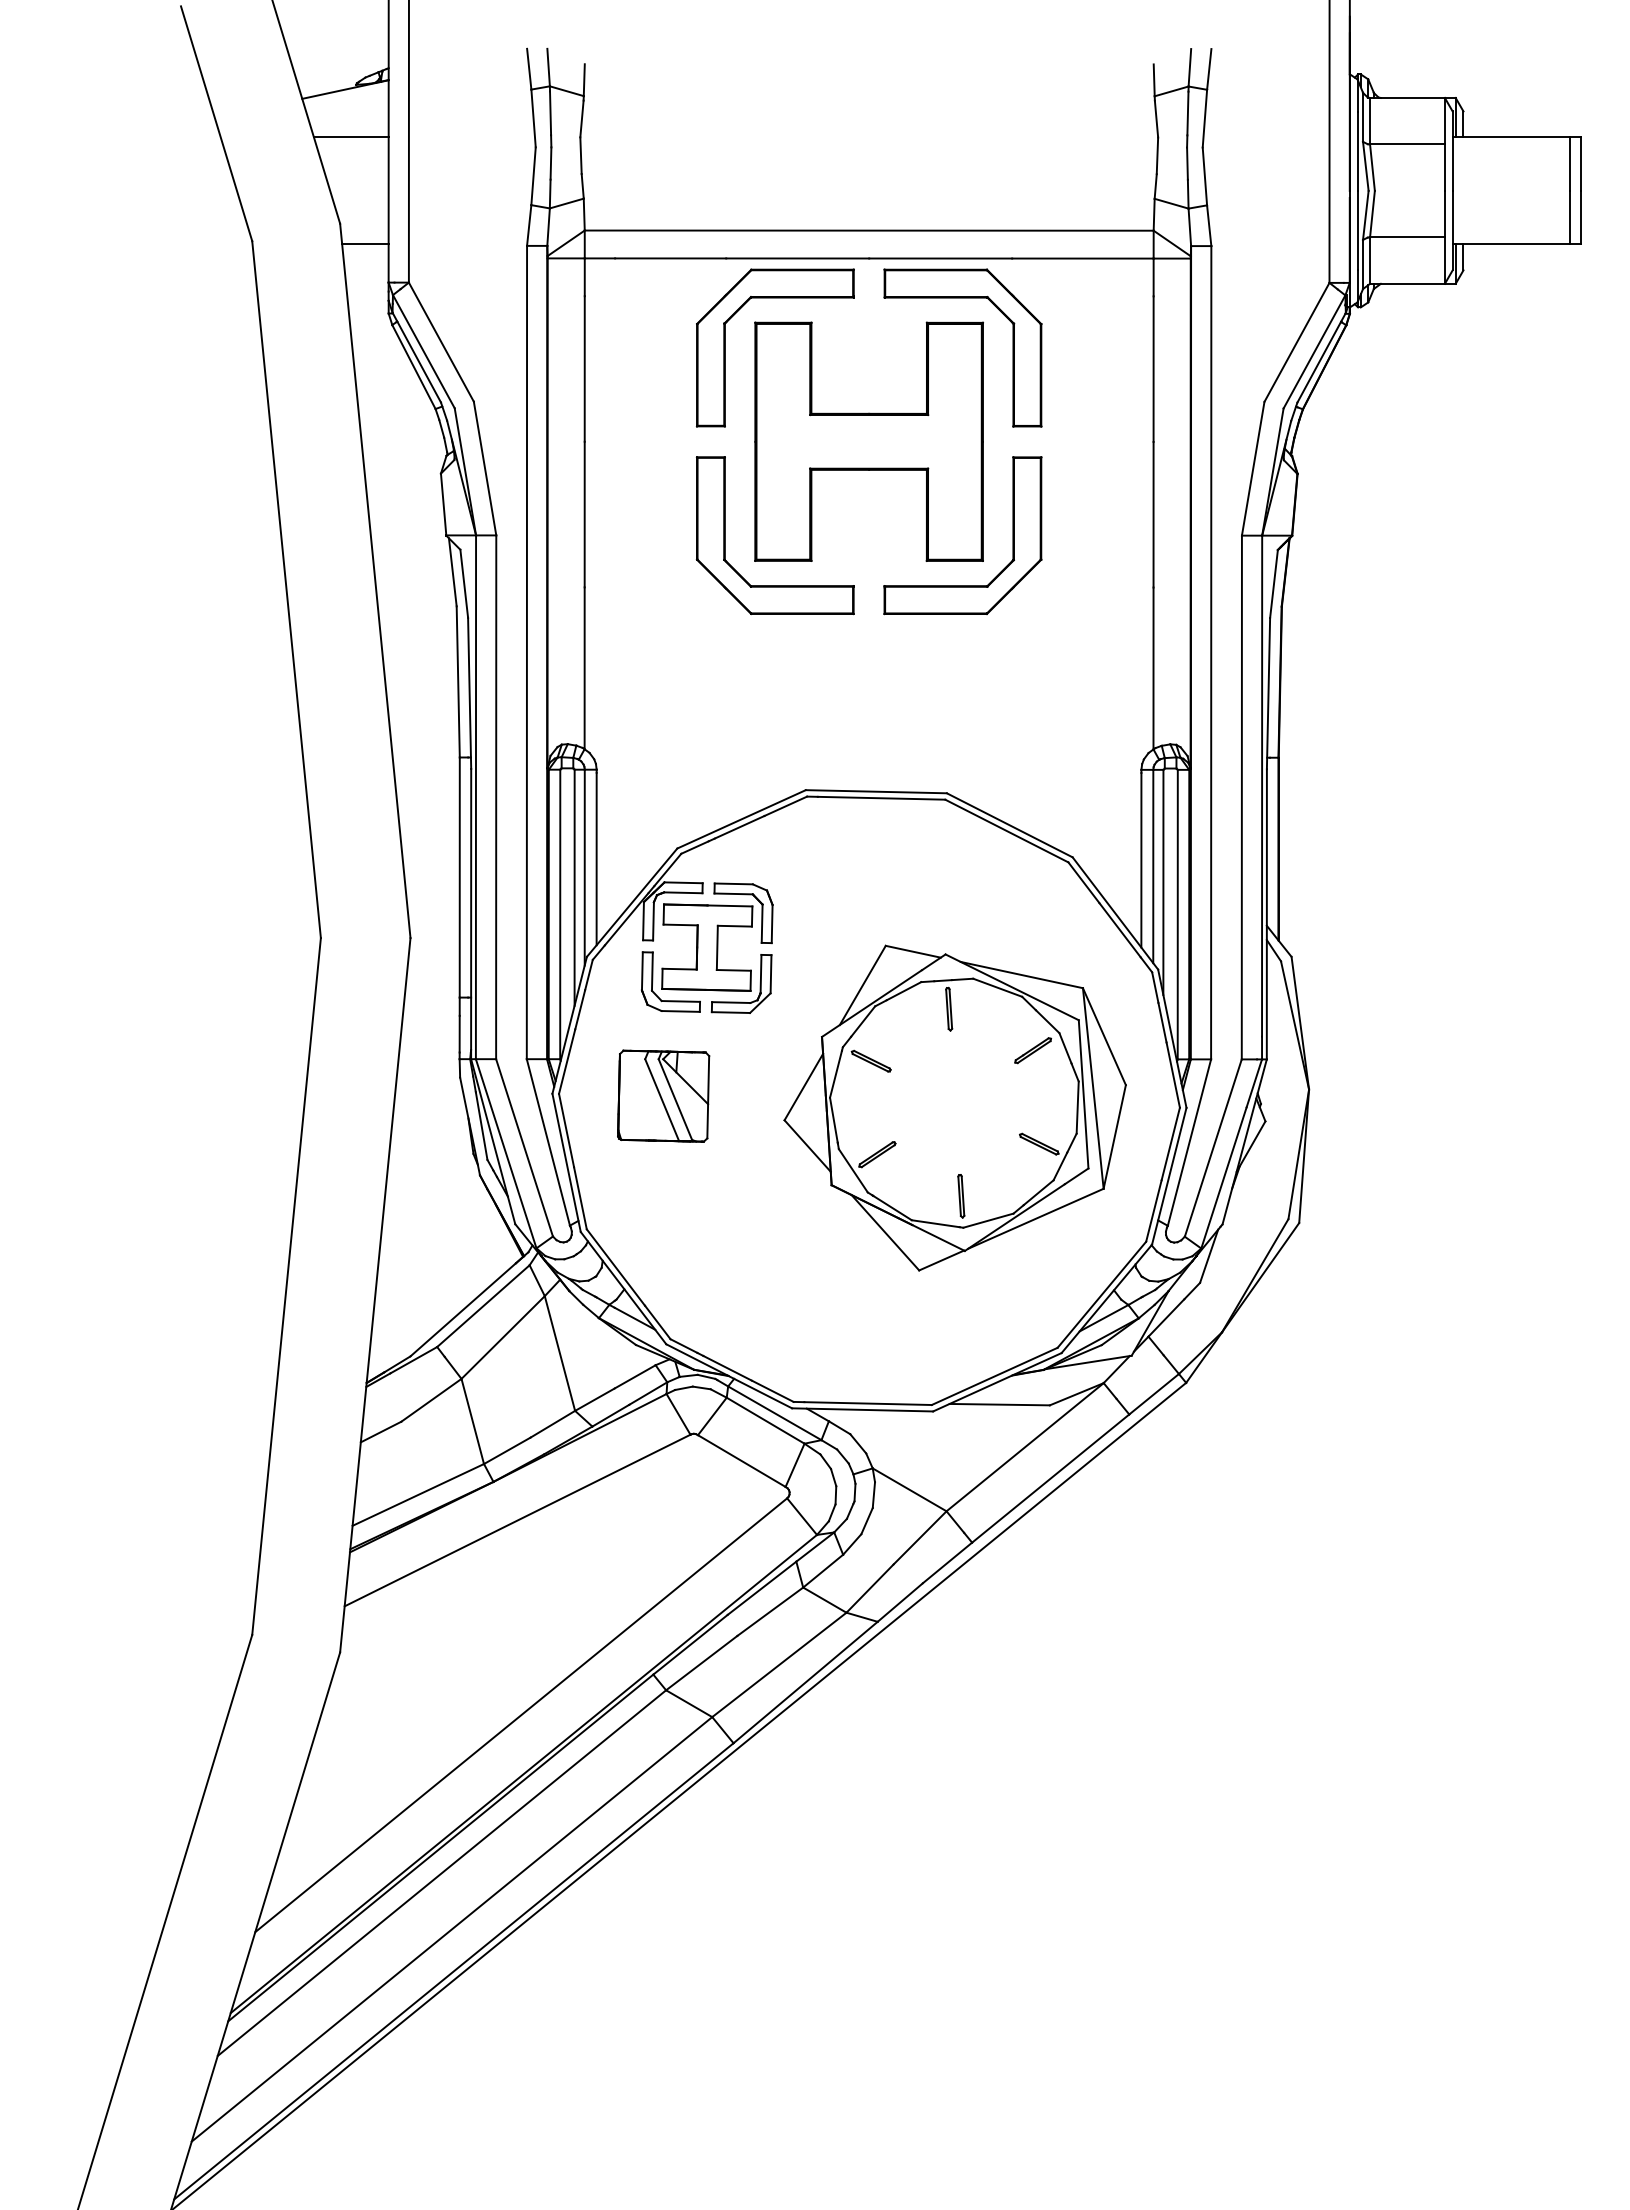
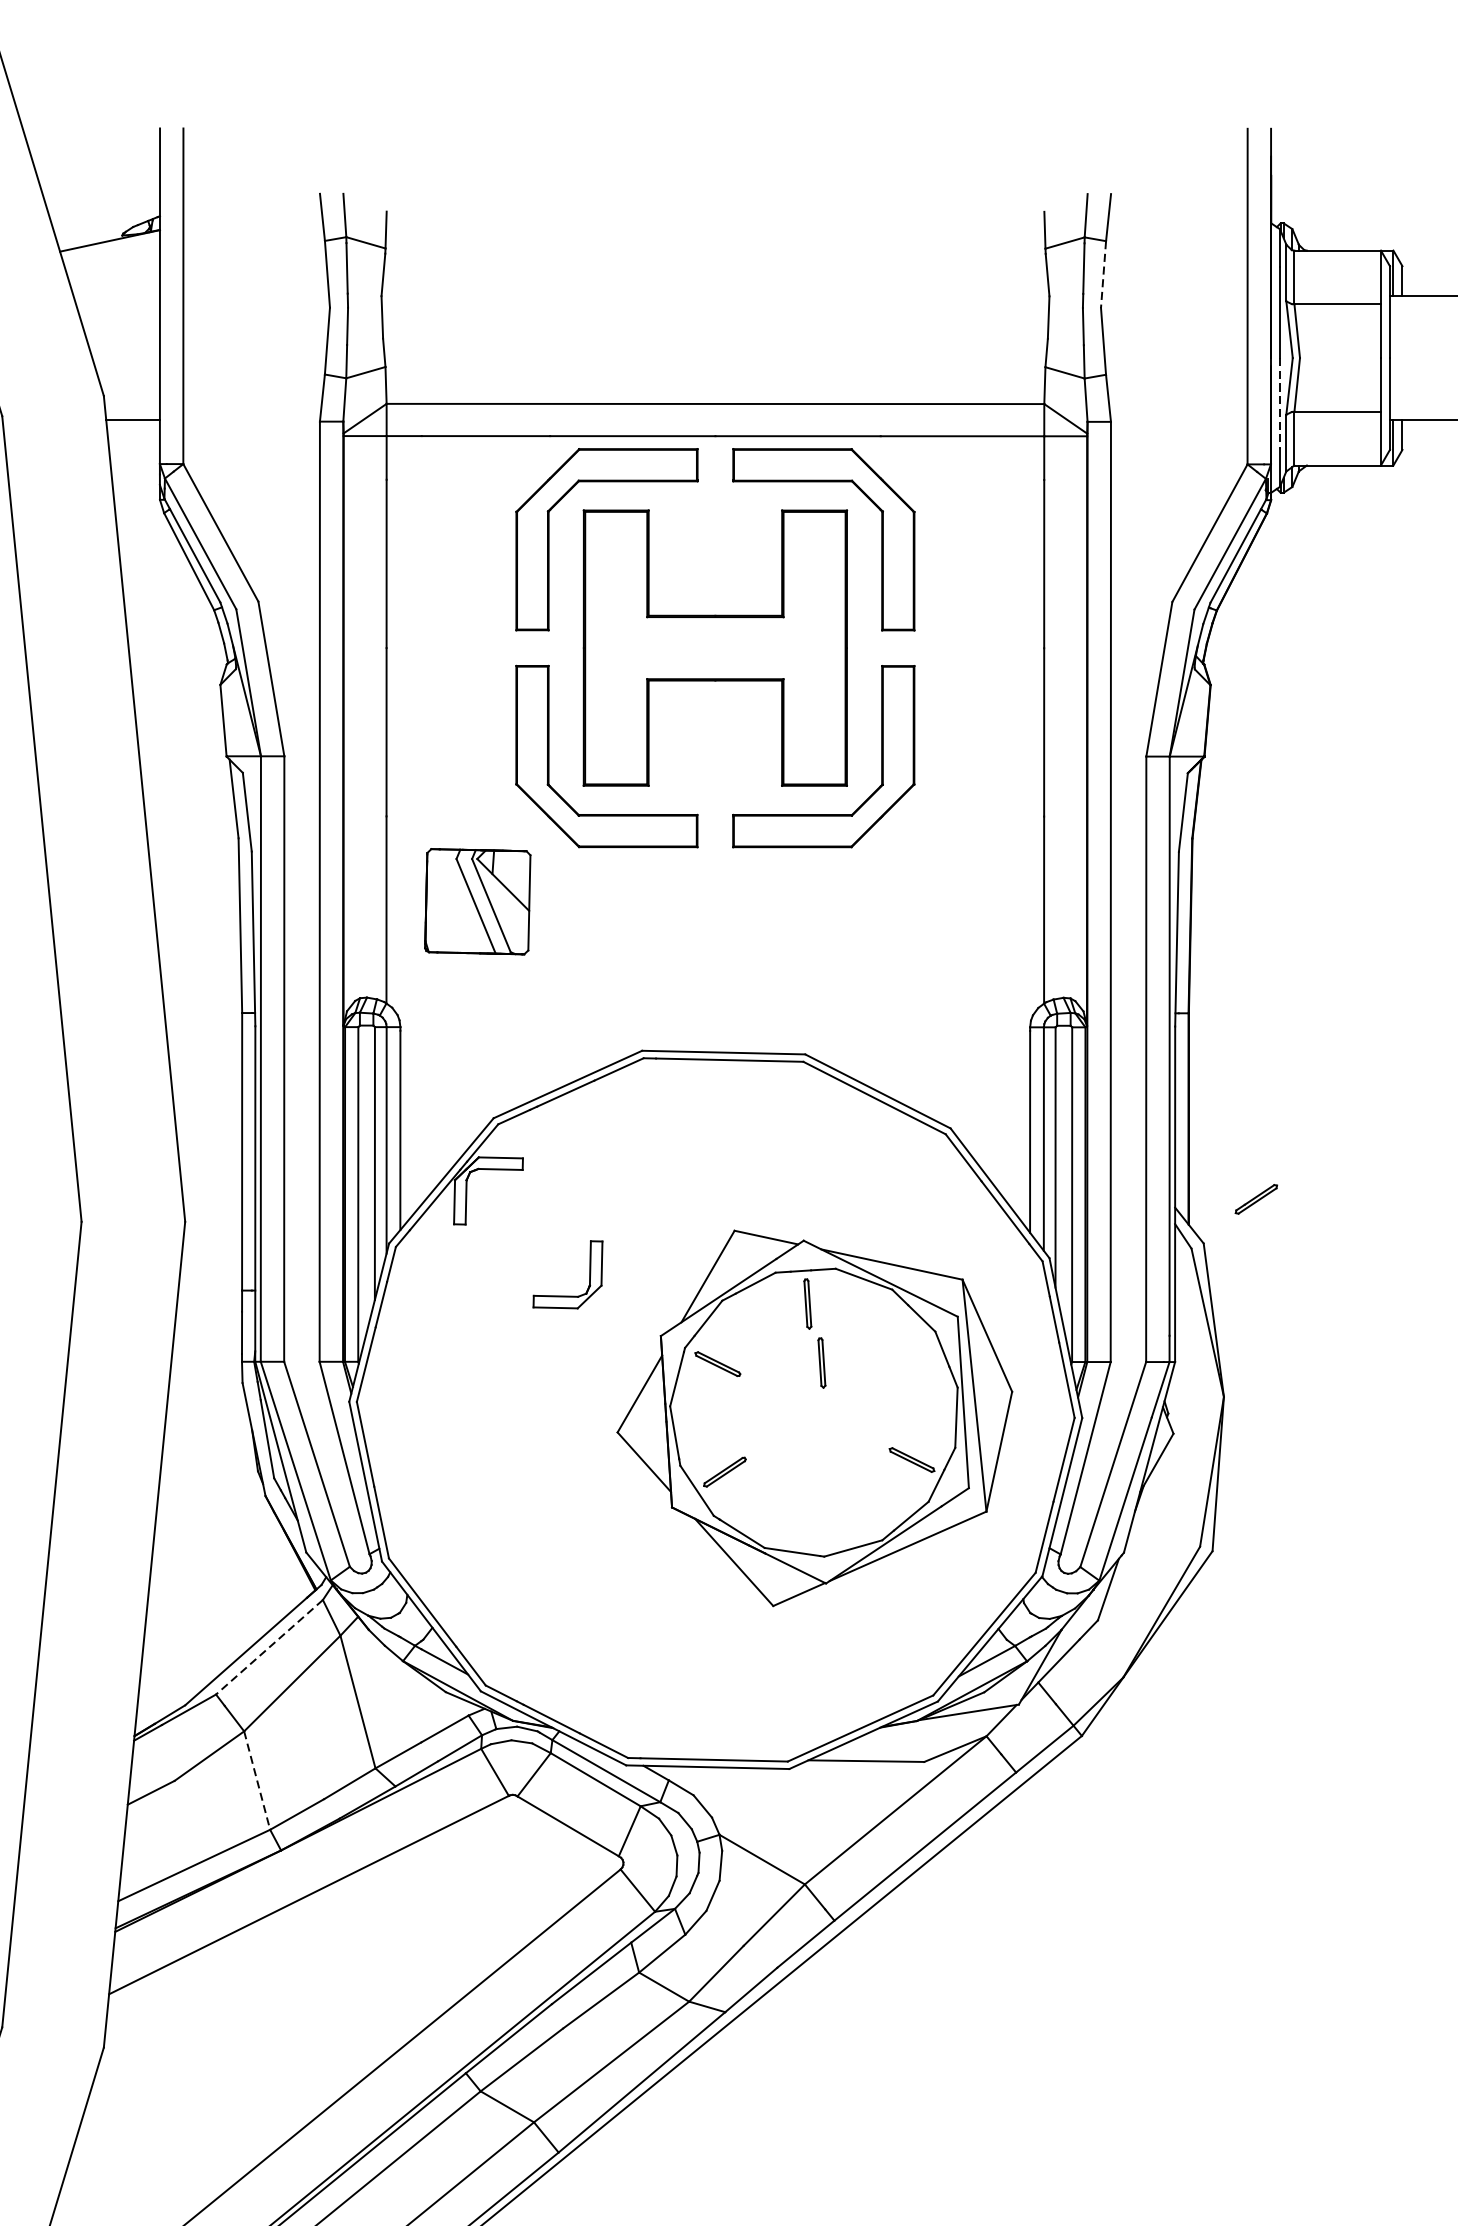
line: (1204, 118) -> (1103, 274), solid -> dashed
line: (350, 137) -> (115, 296), removed
line: (1357, 230) -> (1279, 403), solid -> dashed
part: (706, 947) -> (527, 1232), removed
part: (1032, 1050) -> (1255, 1199), moved
part: (663, 1095) -> (477, 900), moved
part: (961, 1196) -> (822, 1363), moved
line: (483, 1306) -> (269, 1647), solid -> dashed
line: (472, 1421) -> (256, 1780), solid -> dashed

